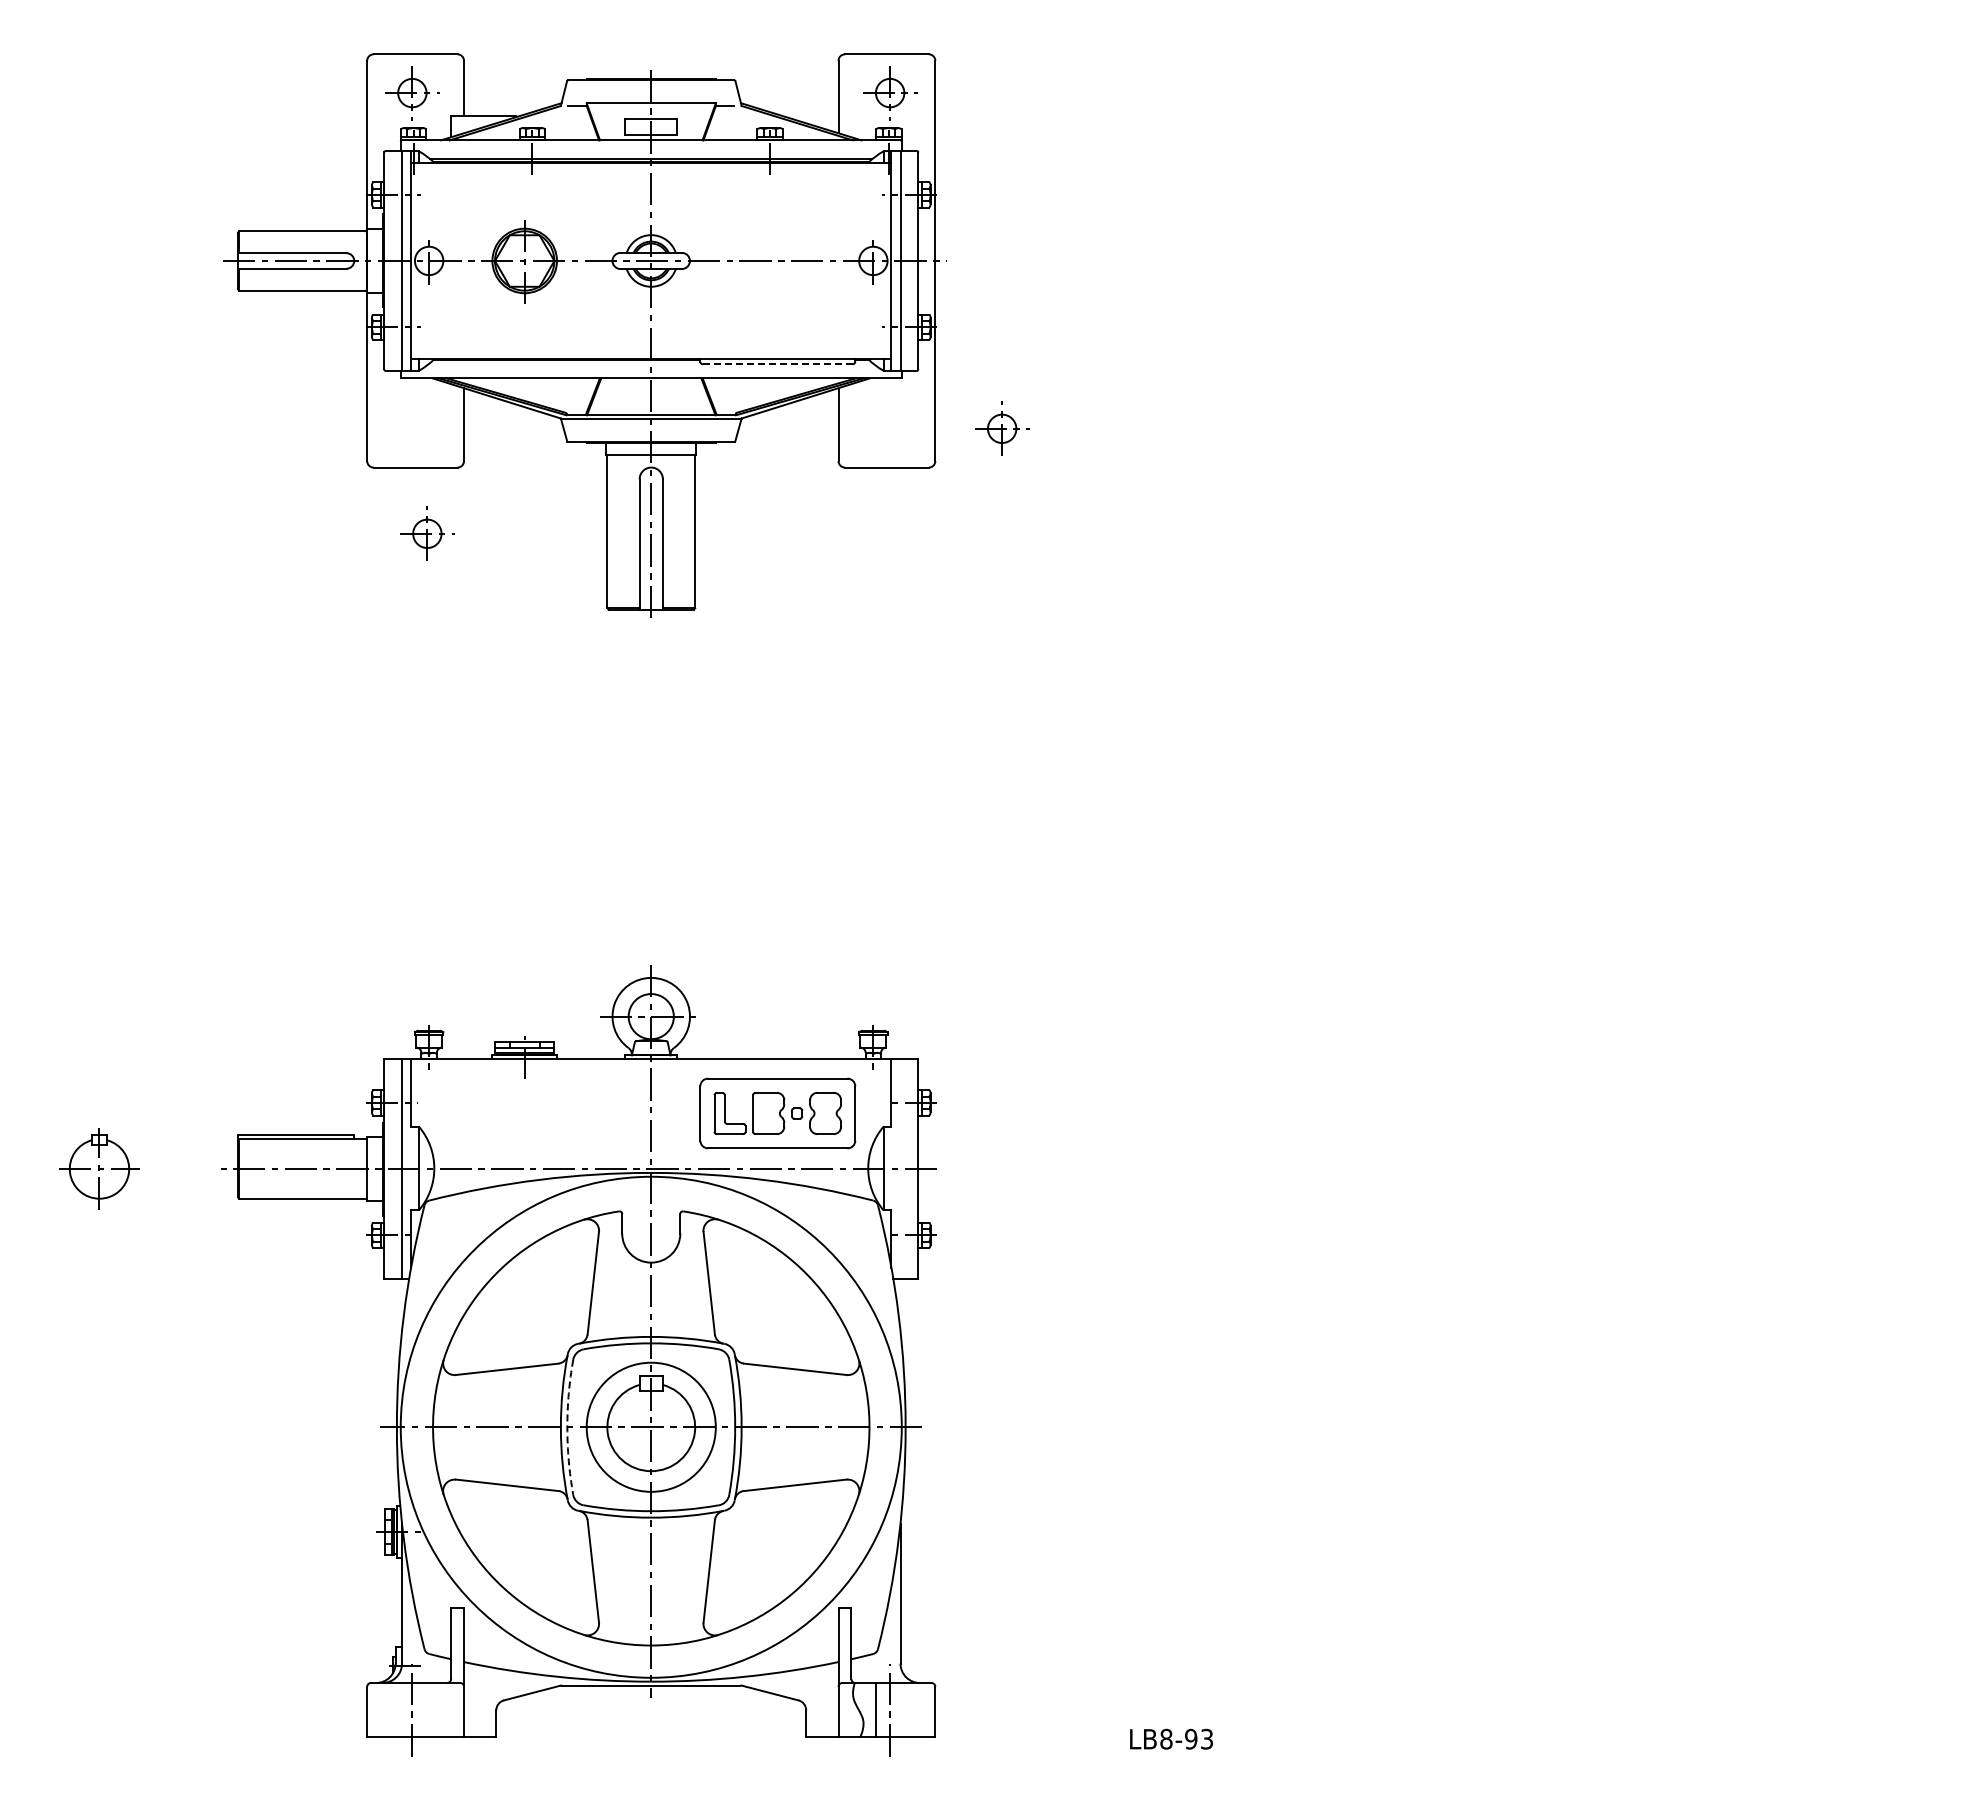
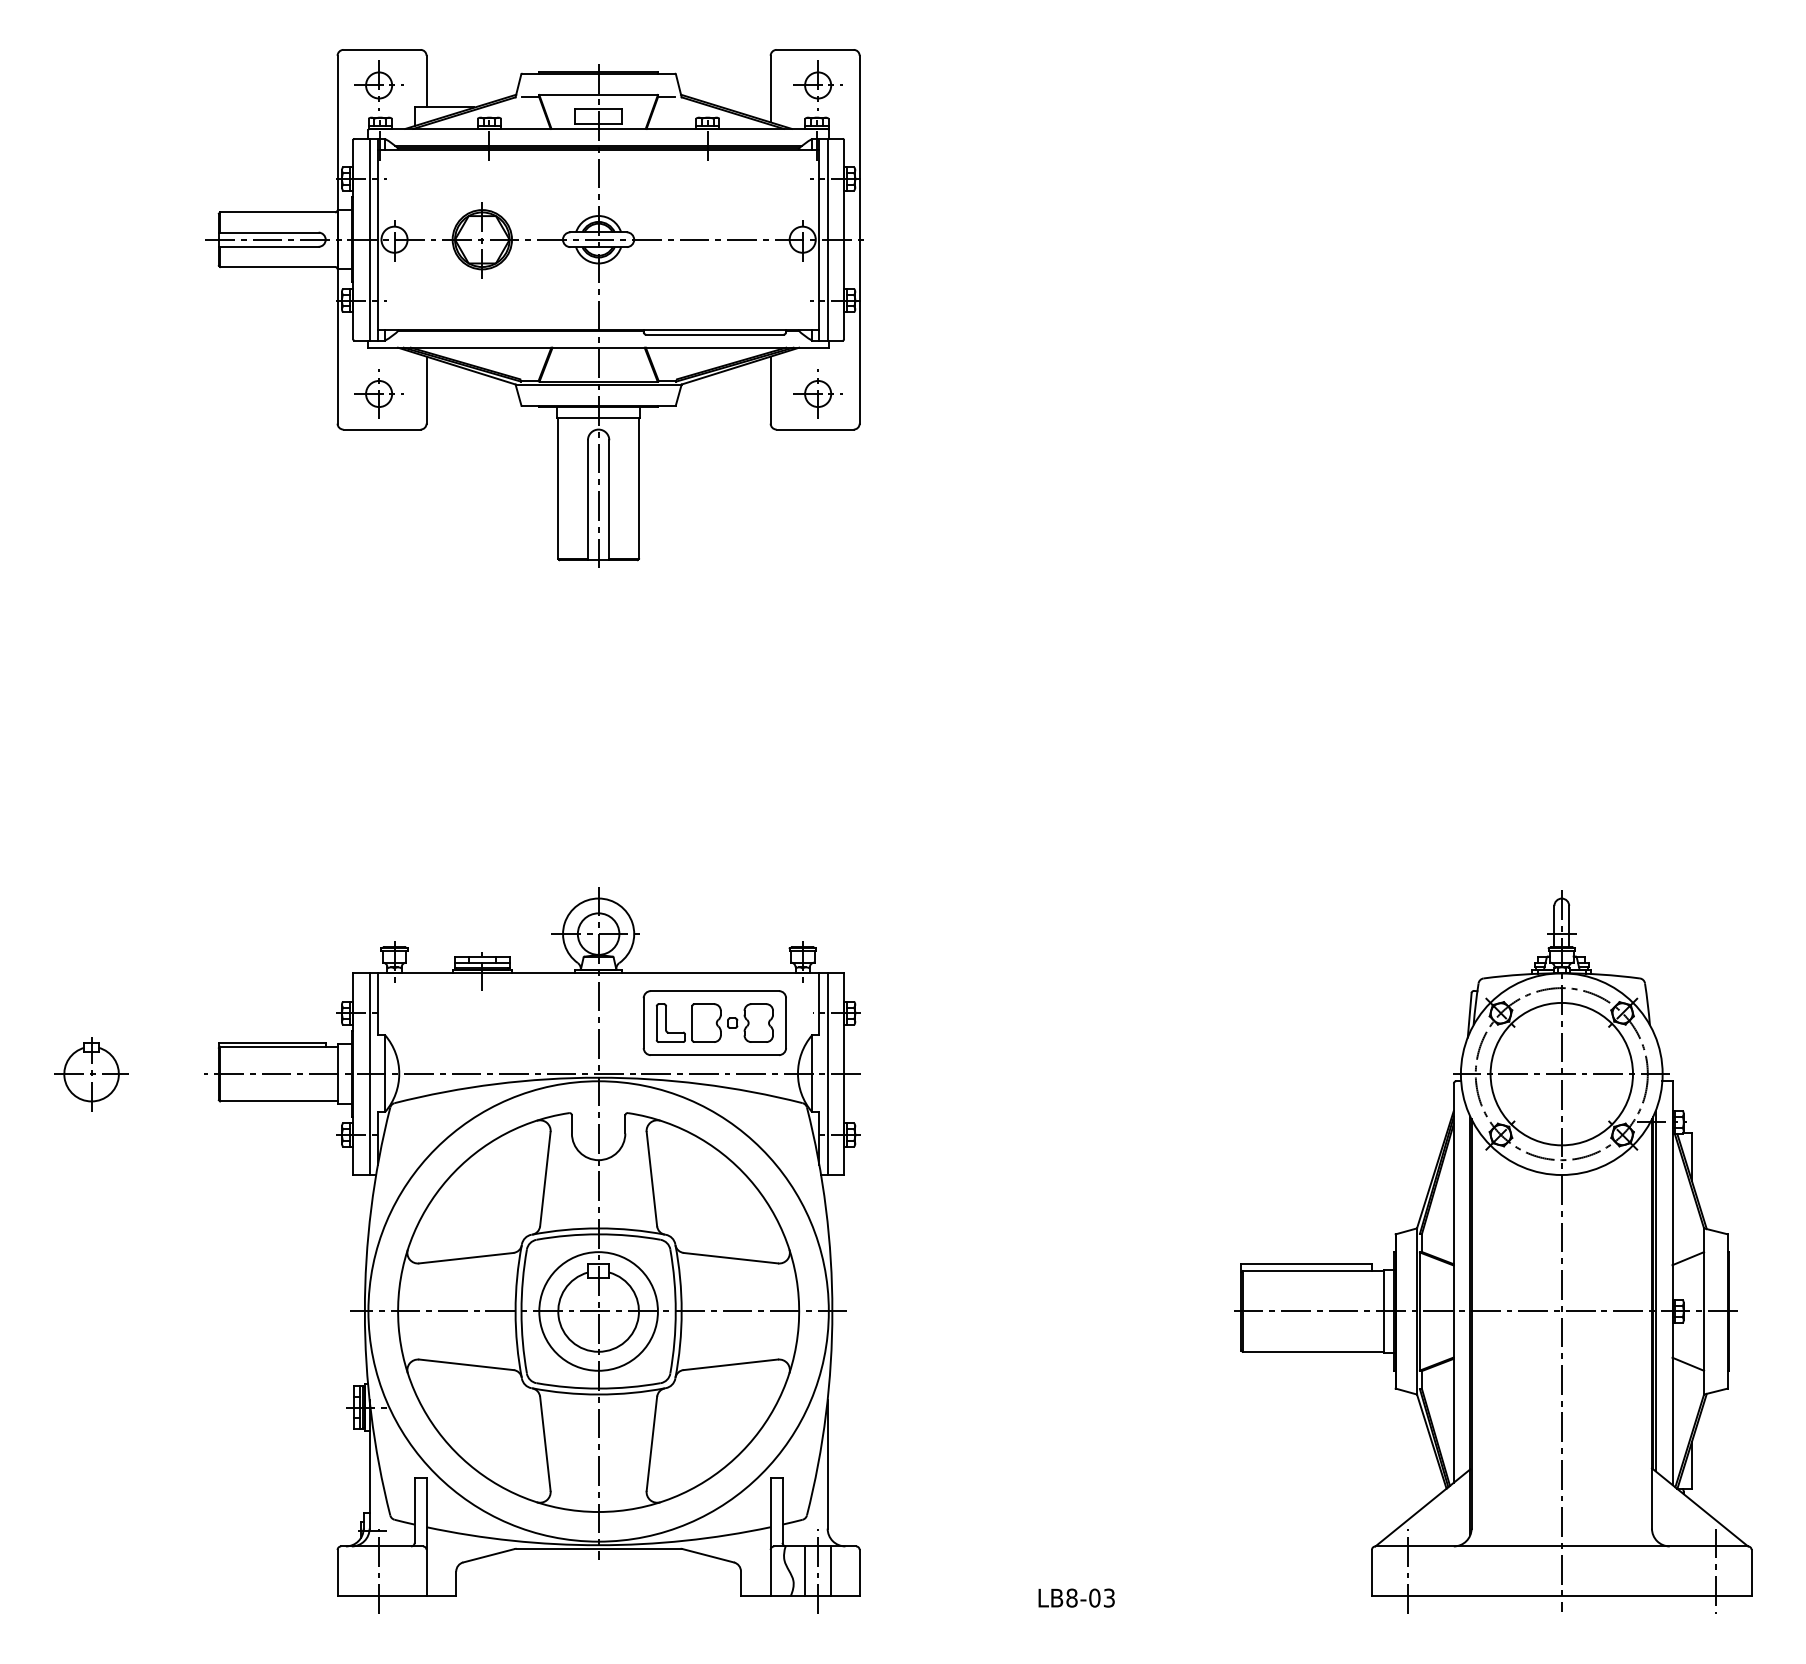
line: (777, 364) -> (714, 334), dashed -> solid
part: (1002, 428) -> (818, 393), moved
part: (427, 533) -> (379, 393), moved
line: (900, 1168) -> (827, 1073), added
part: (1624, 1362) -> (1492, 1251), added
arc: (567, 1427) -> (521, 1311), dashed -> solid
line: (904, 1709) -> (831, 1570), added
text: (1191, 1739) -> (1095, 1598), LB8-93 -> LB8-03

